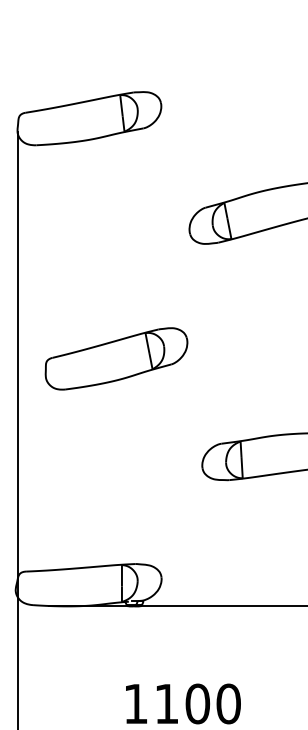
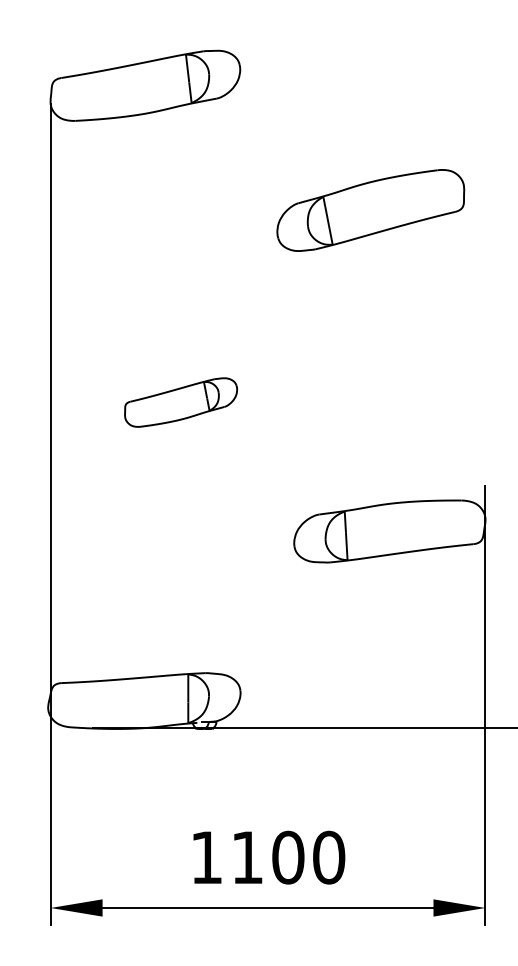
part: (116, 358) -> (180, 402), size x0.6

